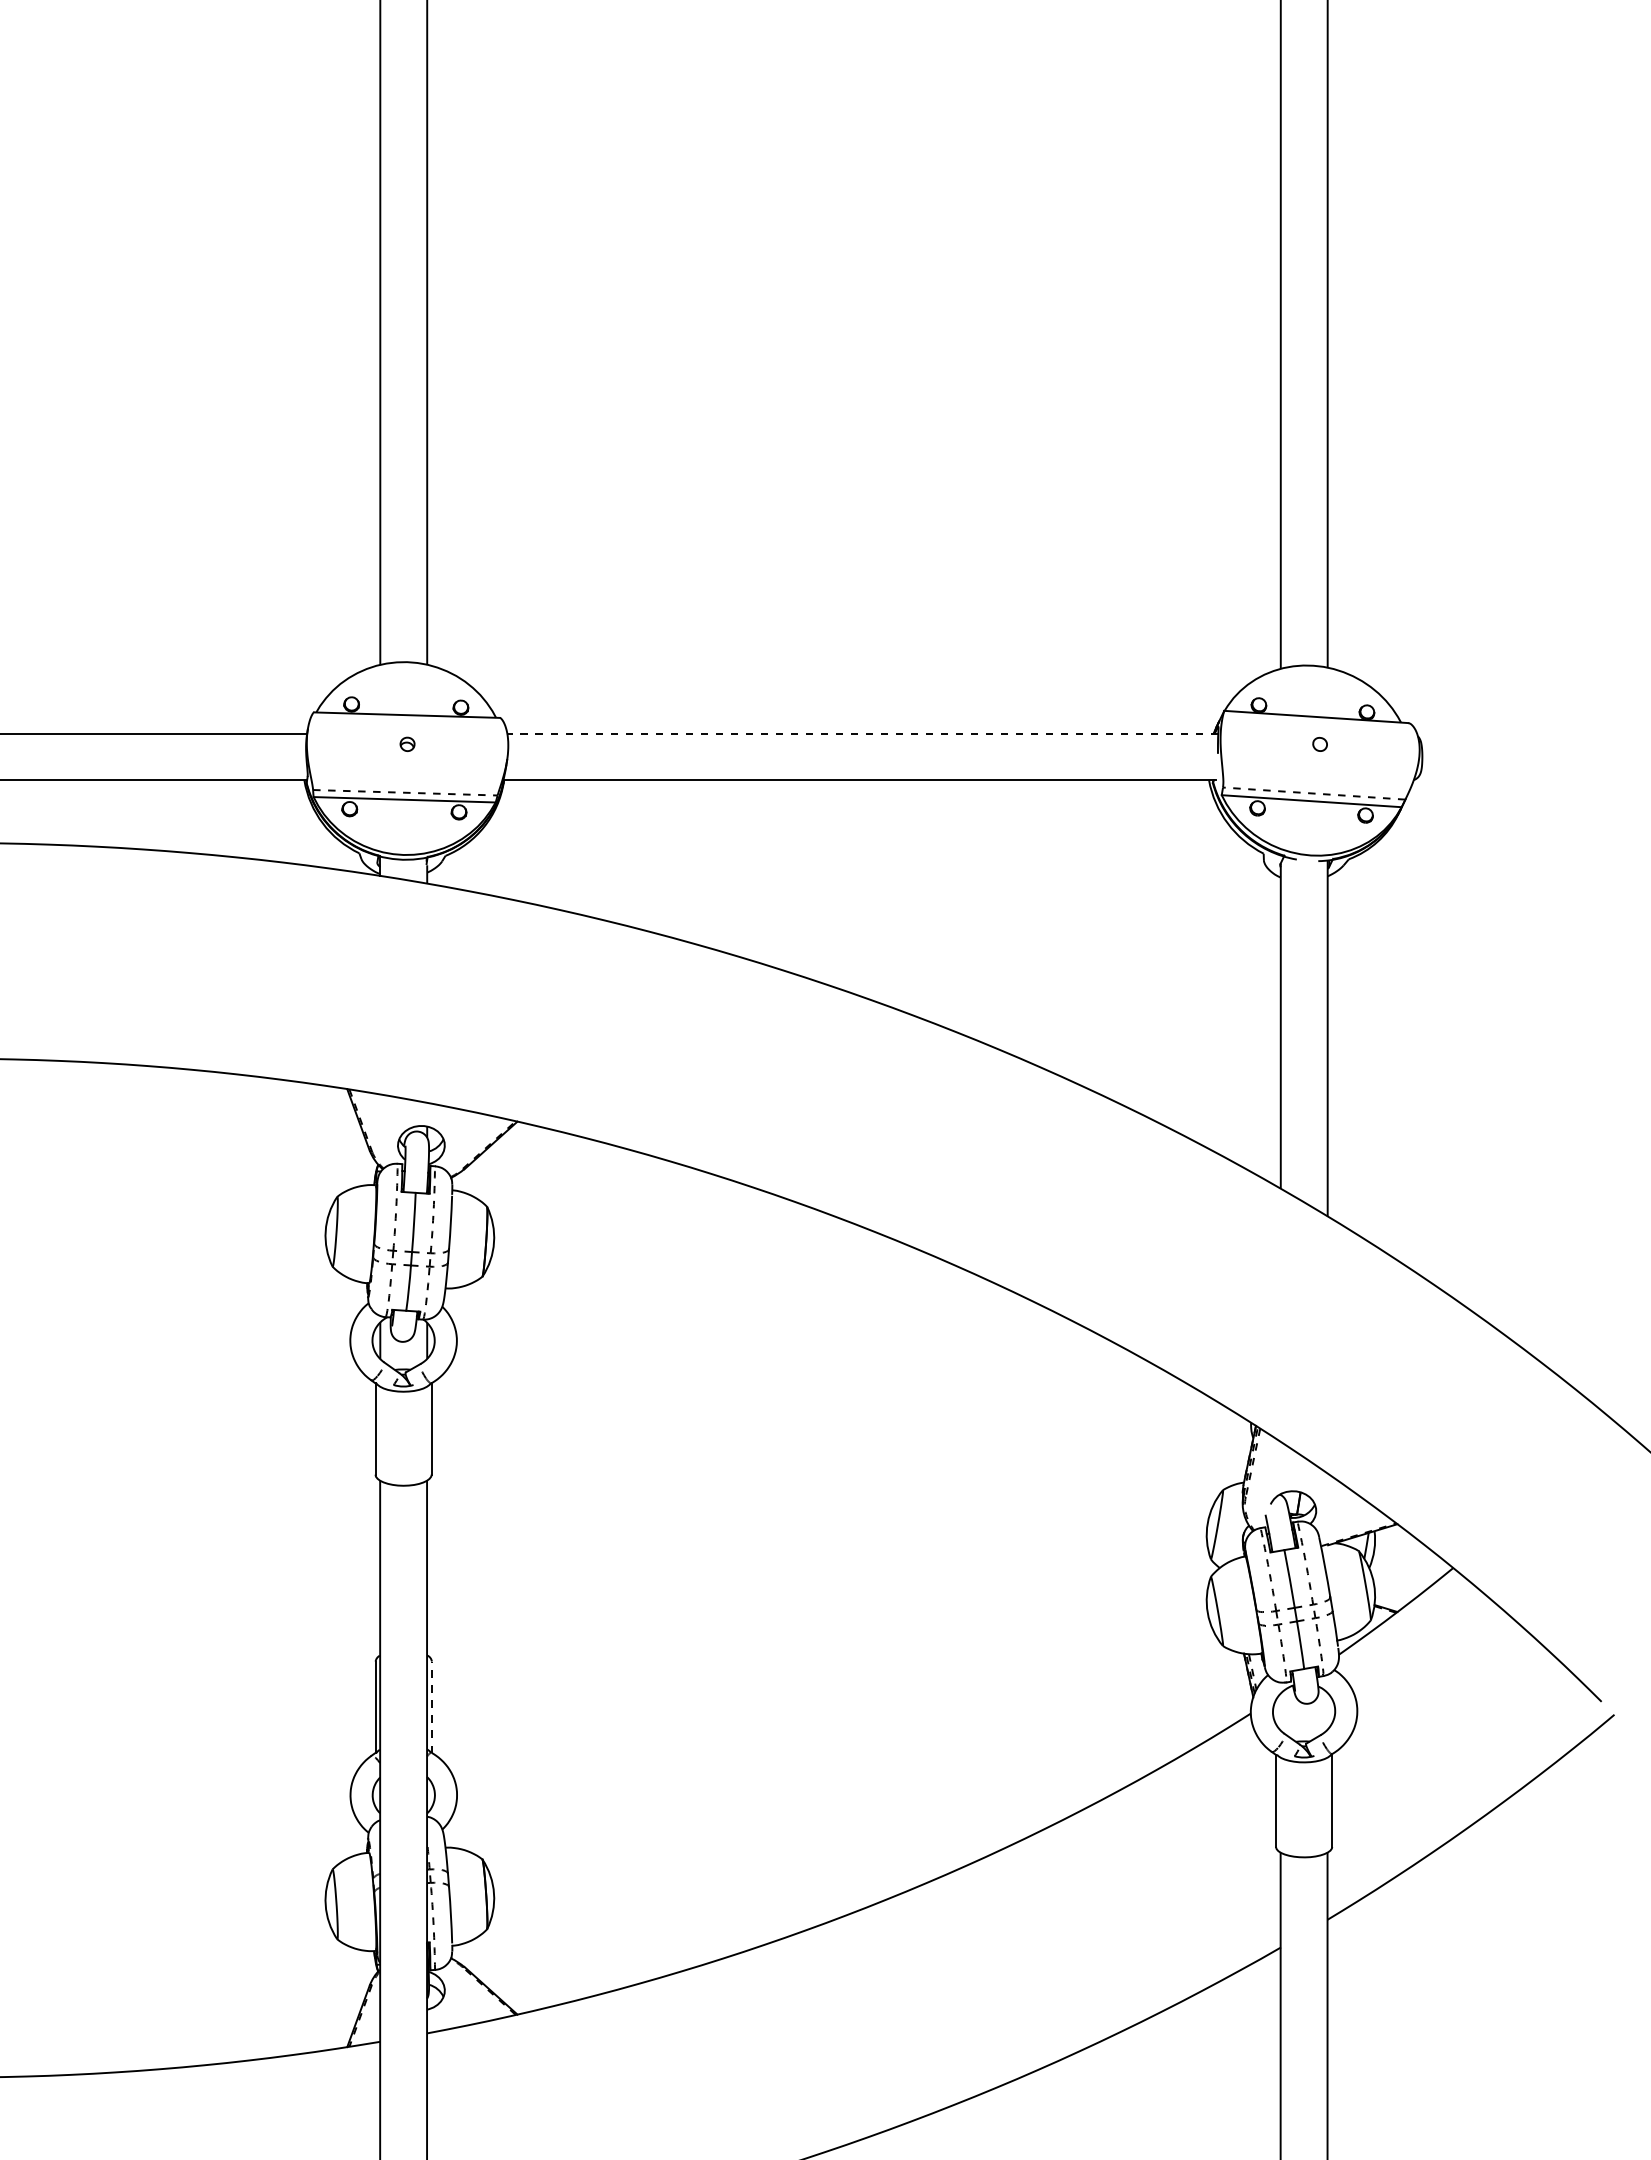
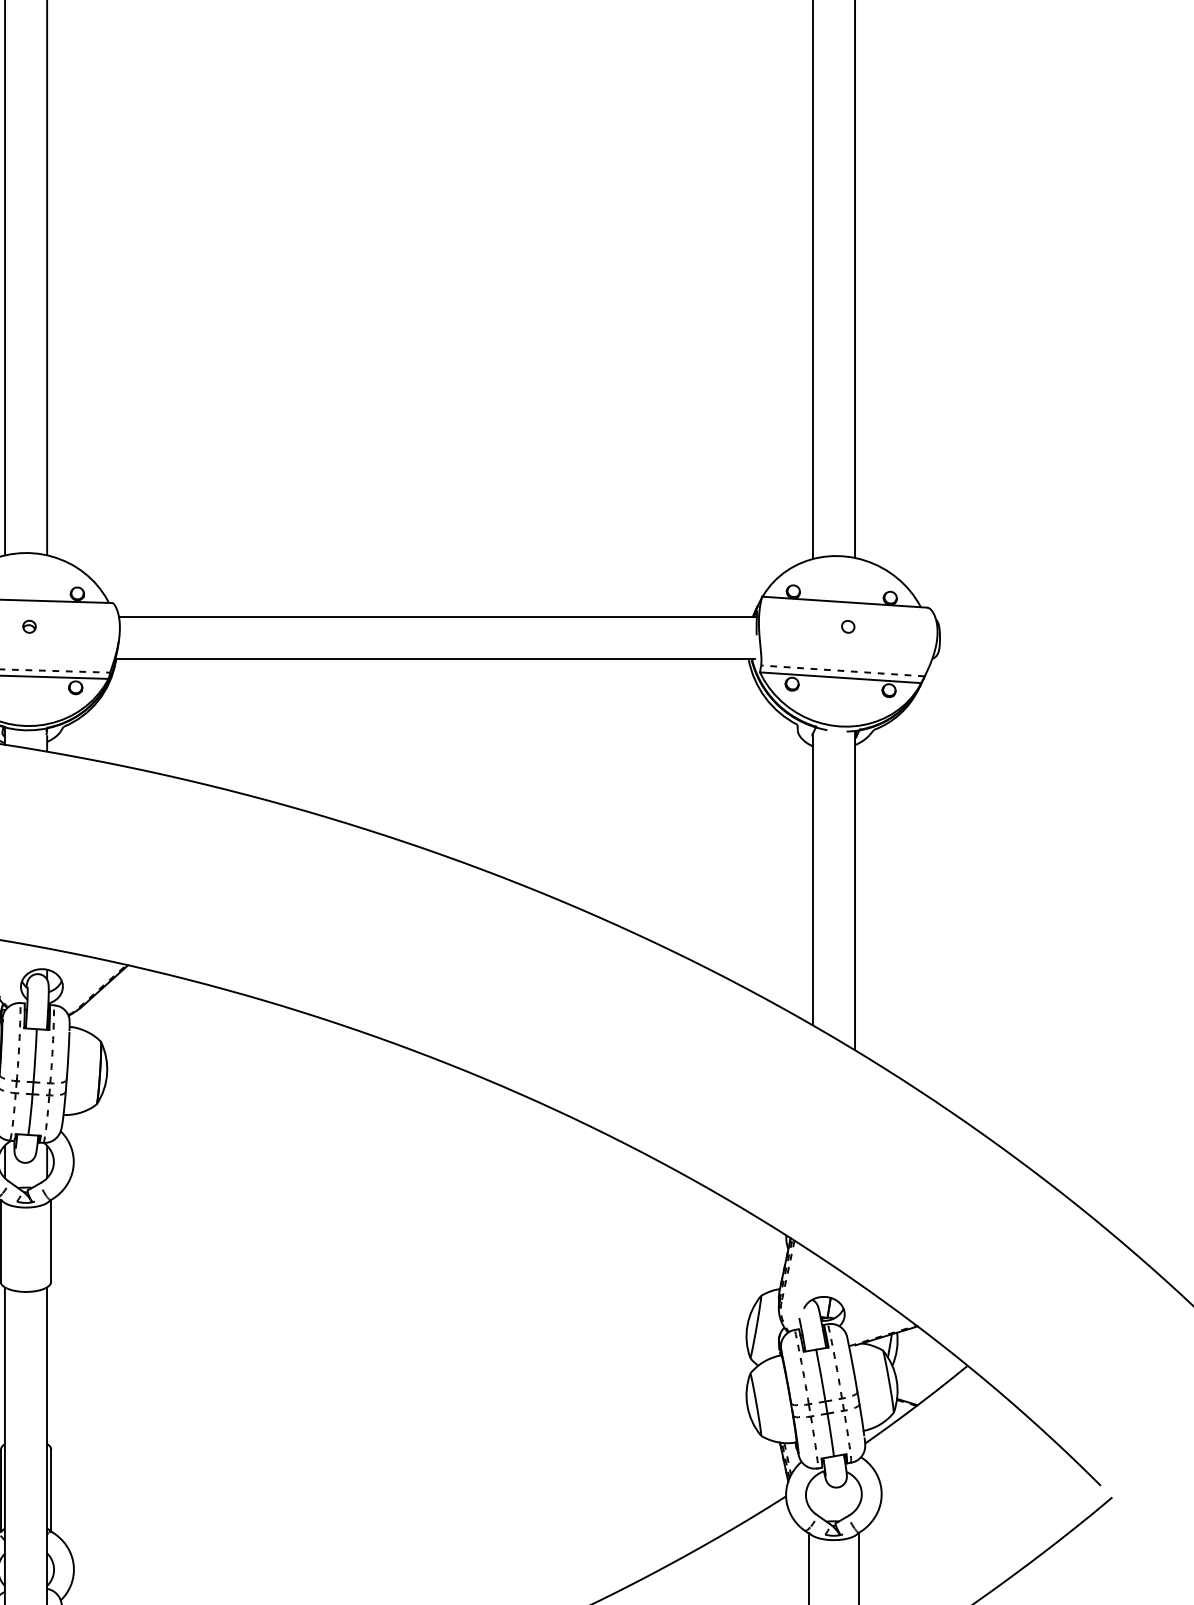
line: (862, 733) -> (437, 617), dashed -> solid
line: (431, 1707) -> (50, 1490), dashed -> solid

